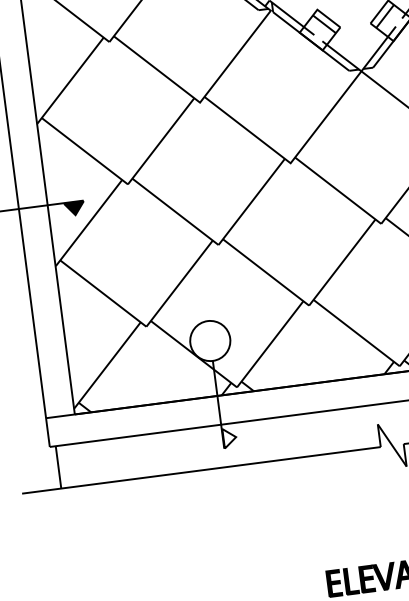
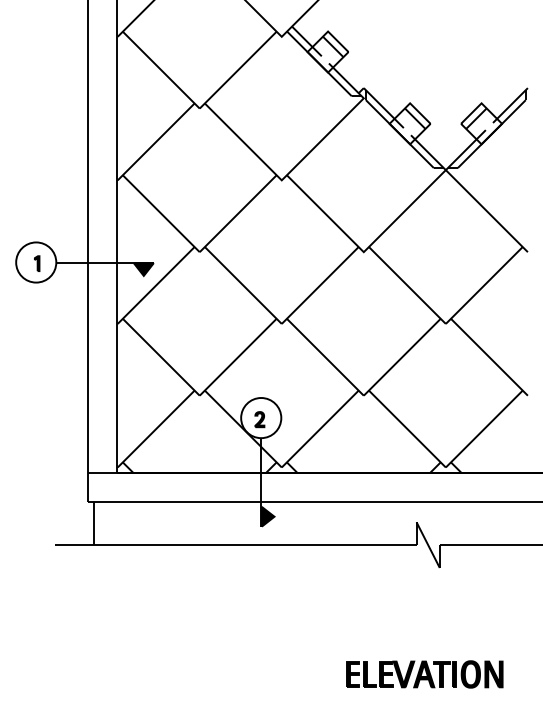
part: (208, 342) -> (259, 419), added
fill: (229, 437) -> (267, 516), added

